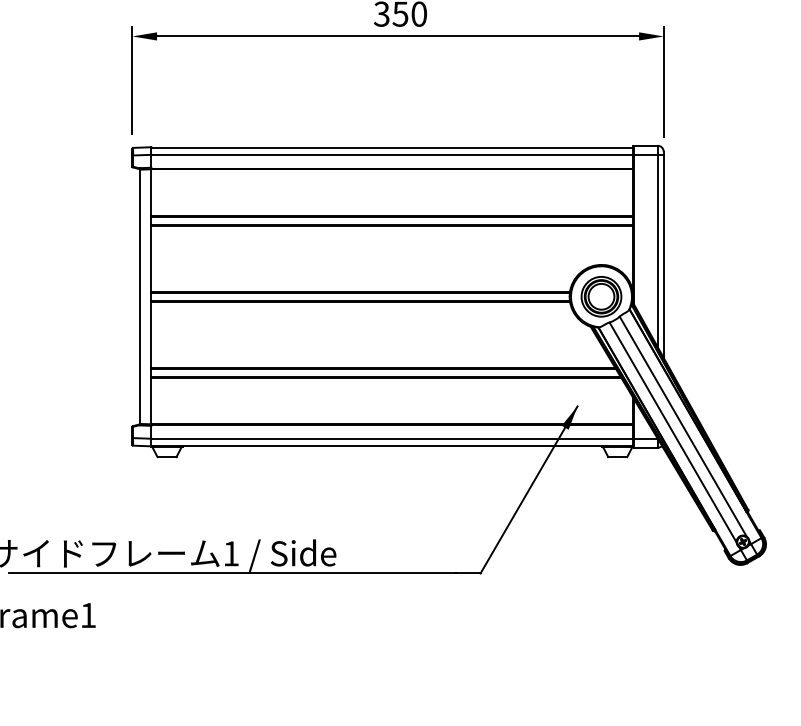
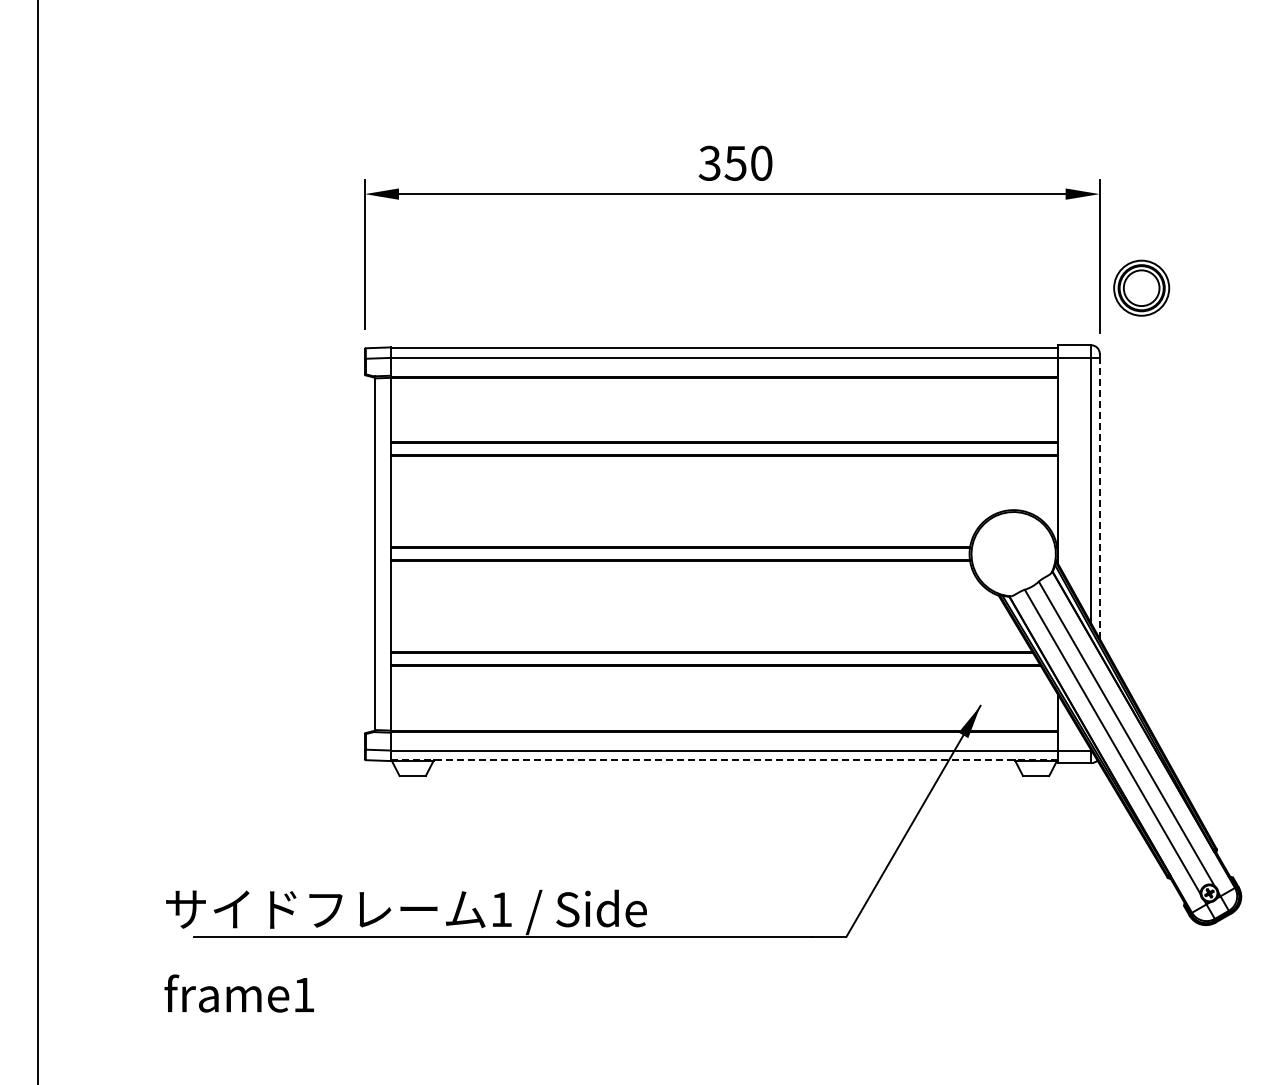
line: (663, 255) -> (1099, 497), solid -> dashed
part: (601, 296) -> (1141, 287), moved
line: (391, 445) -> (723, 760), solid -> dashed

